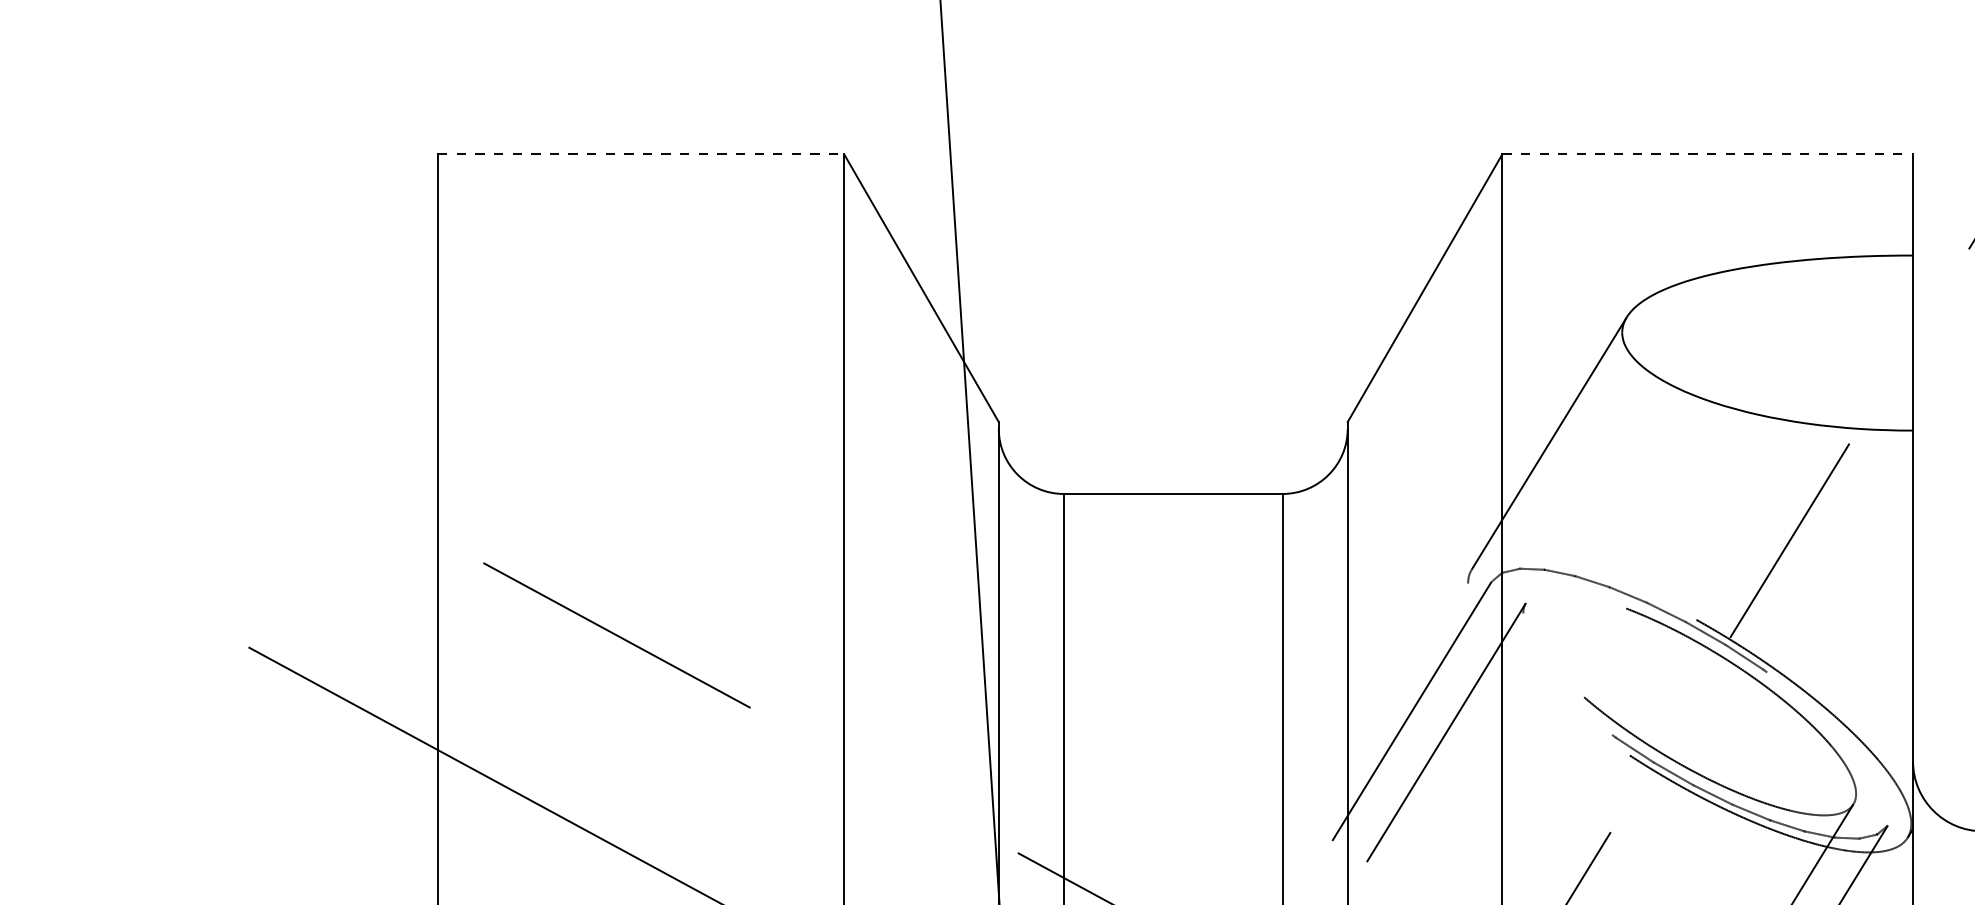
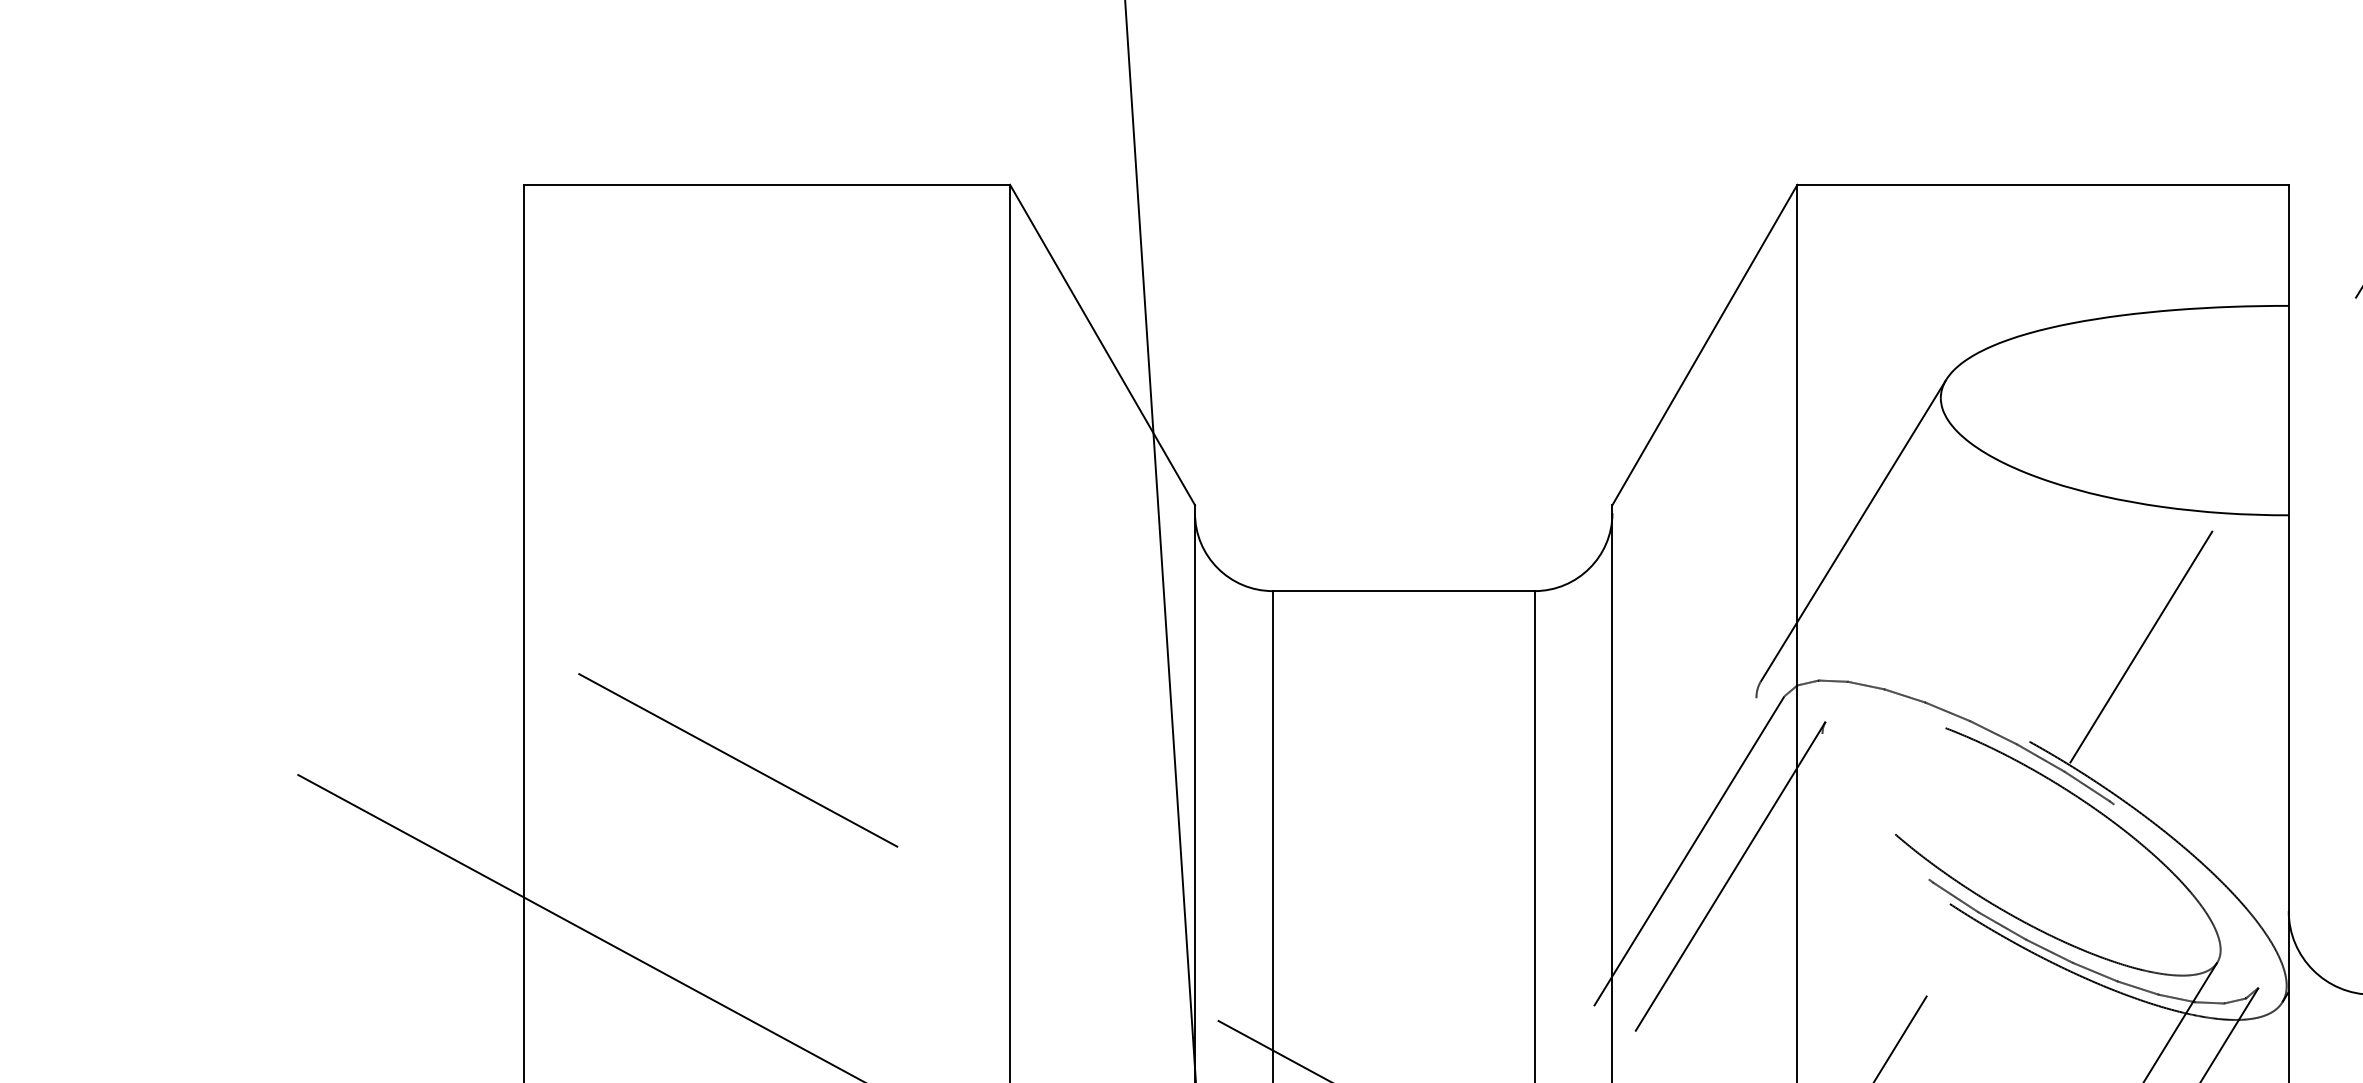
line: (641, 154) -> (767, 184), dashed -> solid
line: (1708, 154) -> (2043, 184), dashed -> solid

